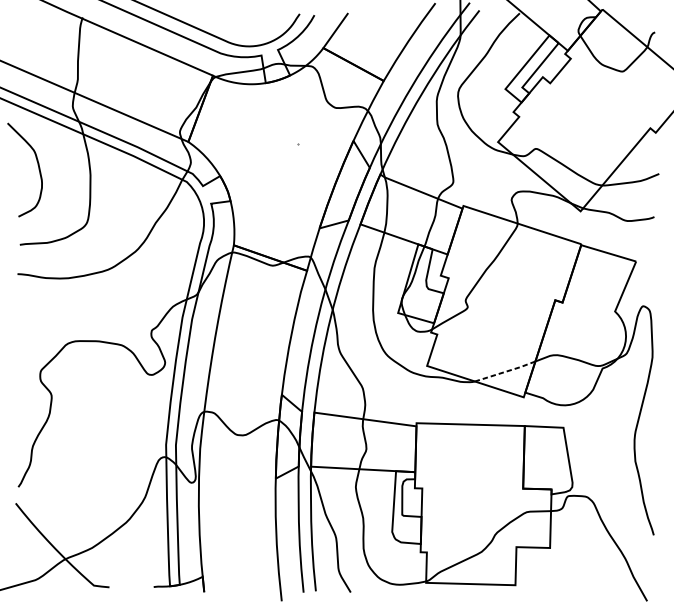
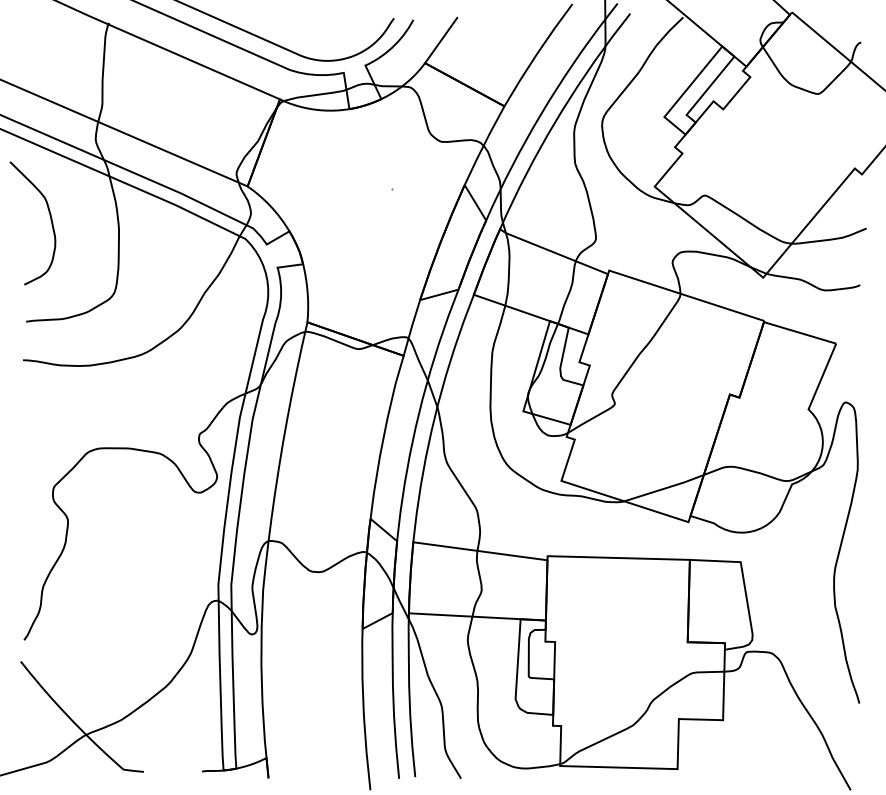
line: (505, 371) -> (664, 488), dashed -> solid

